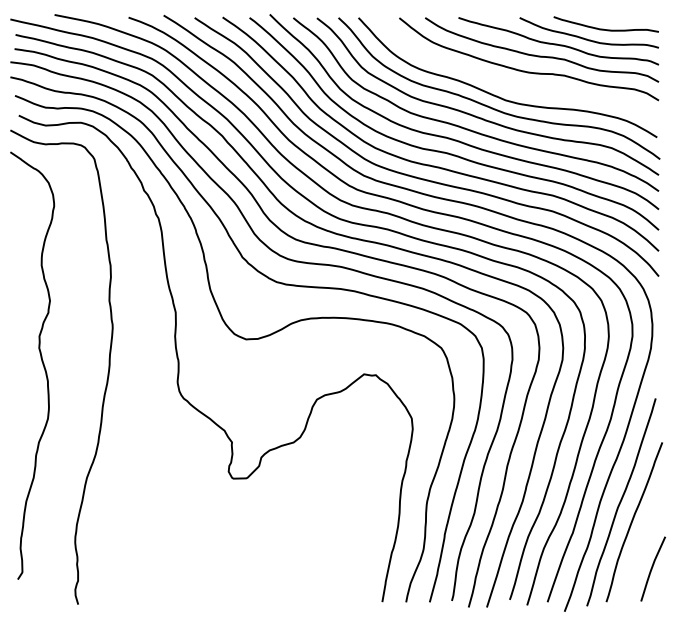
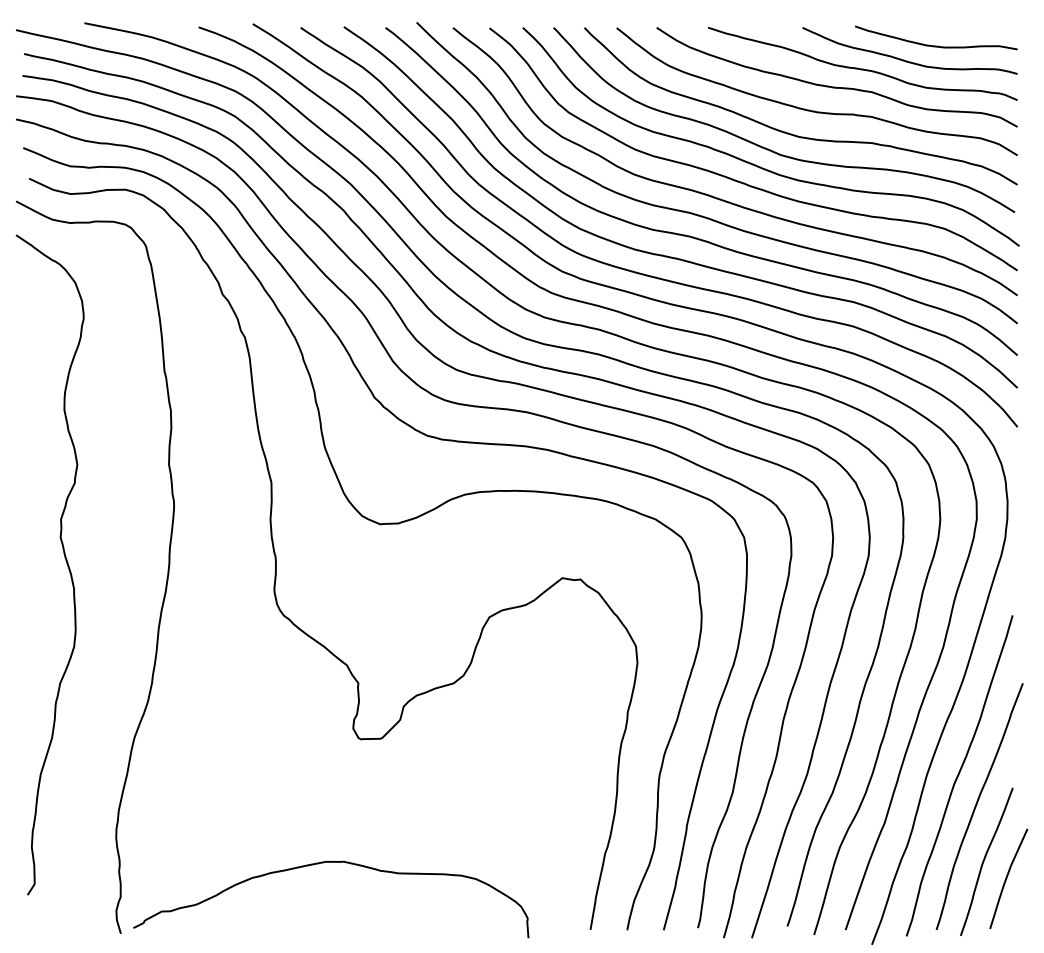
curve: (511, 85) -> (789, 132), added
curve: (637, 558) -> (984, 862), added
curve: (209, 559) -> (323, 864), added

